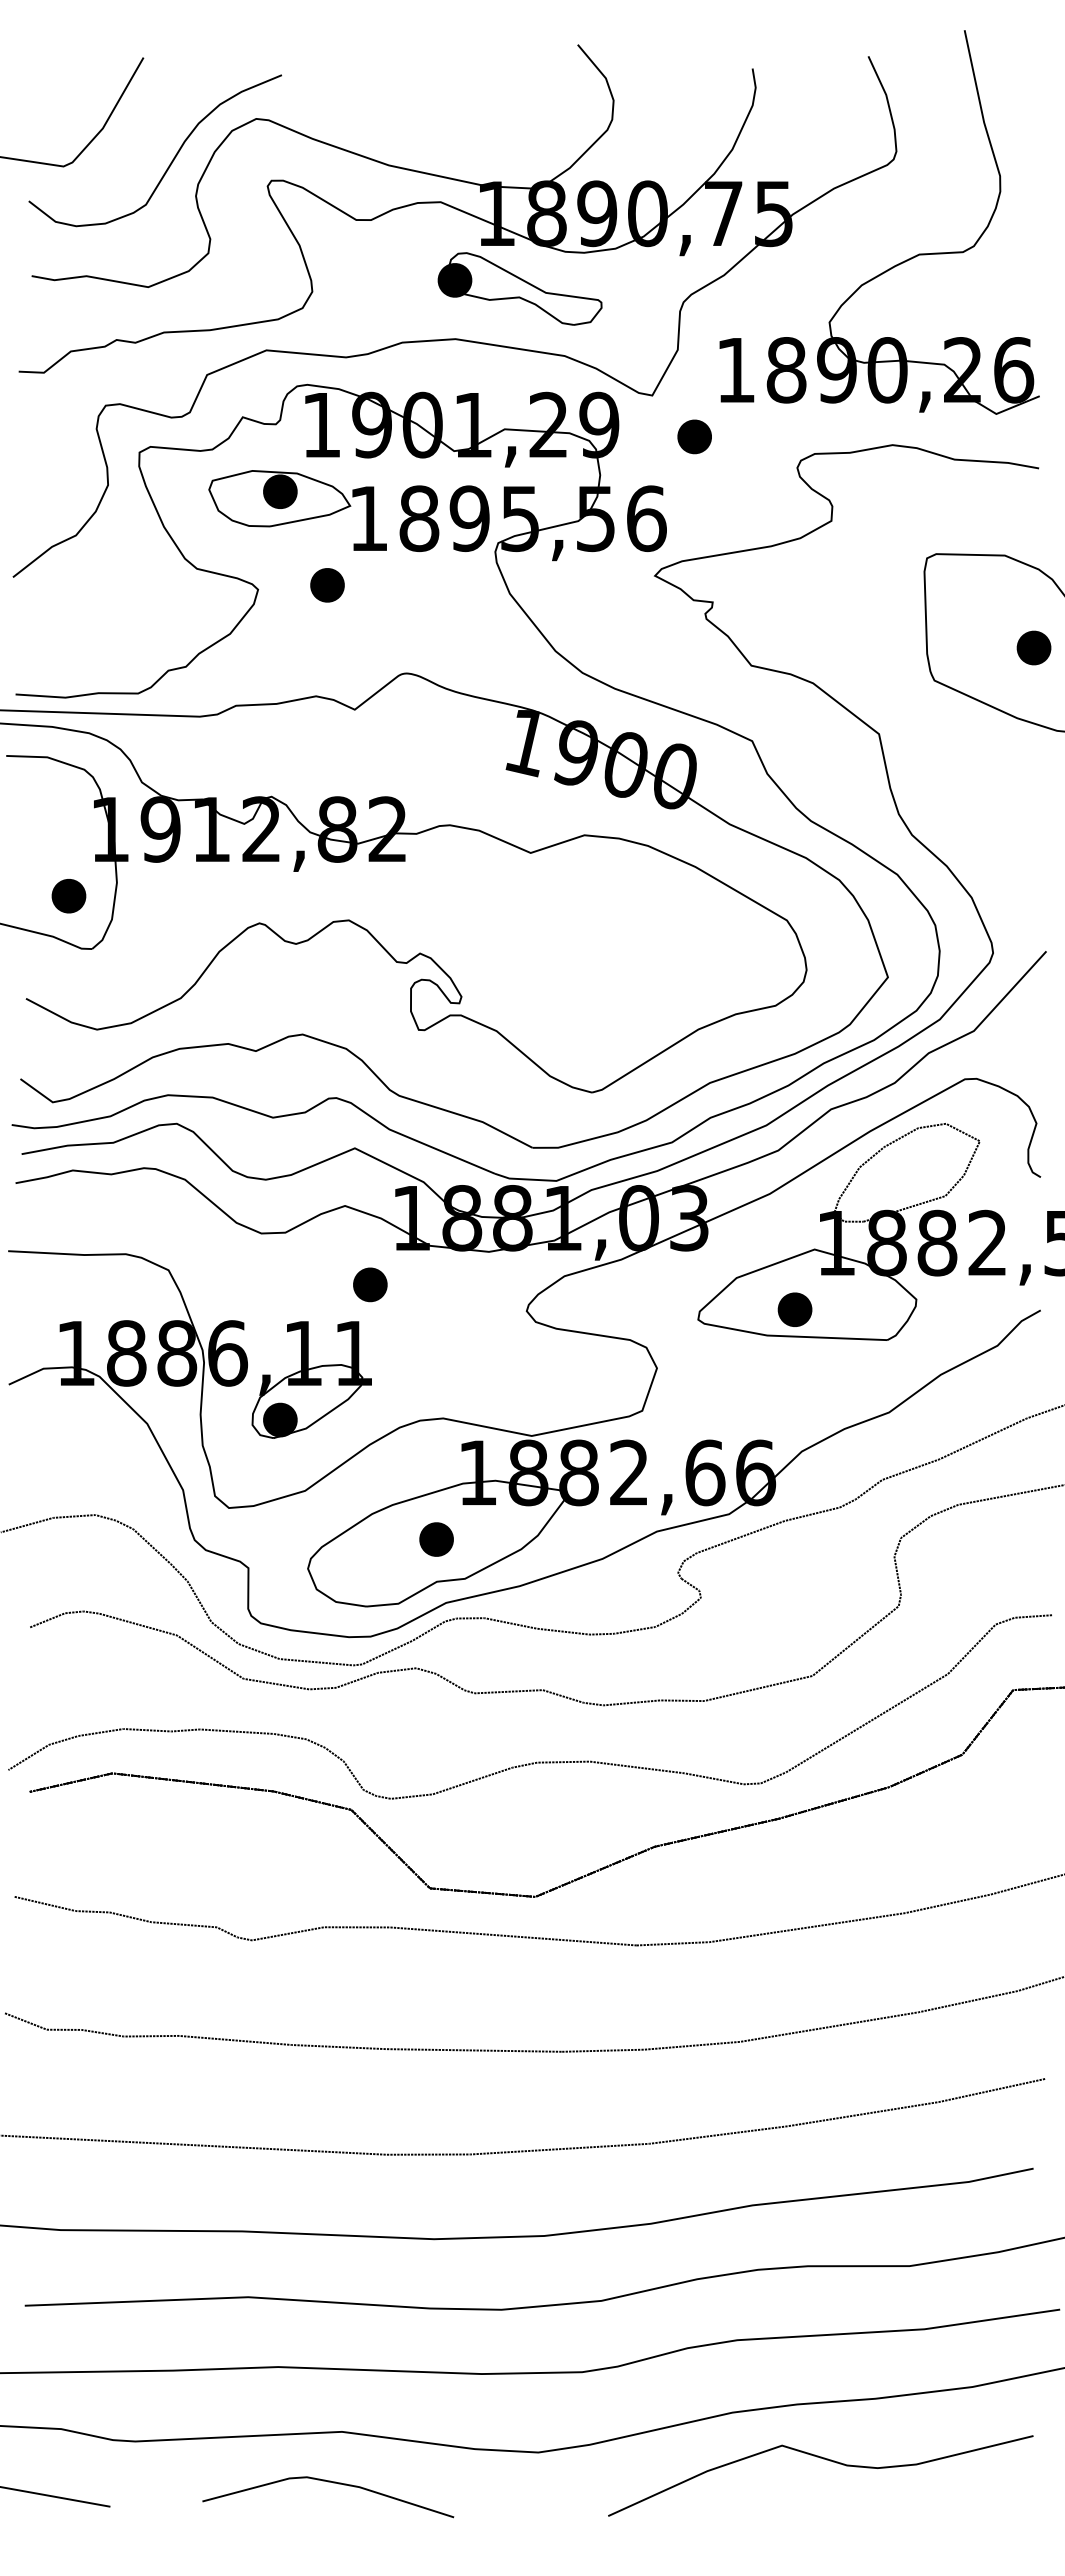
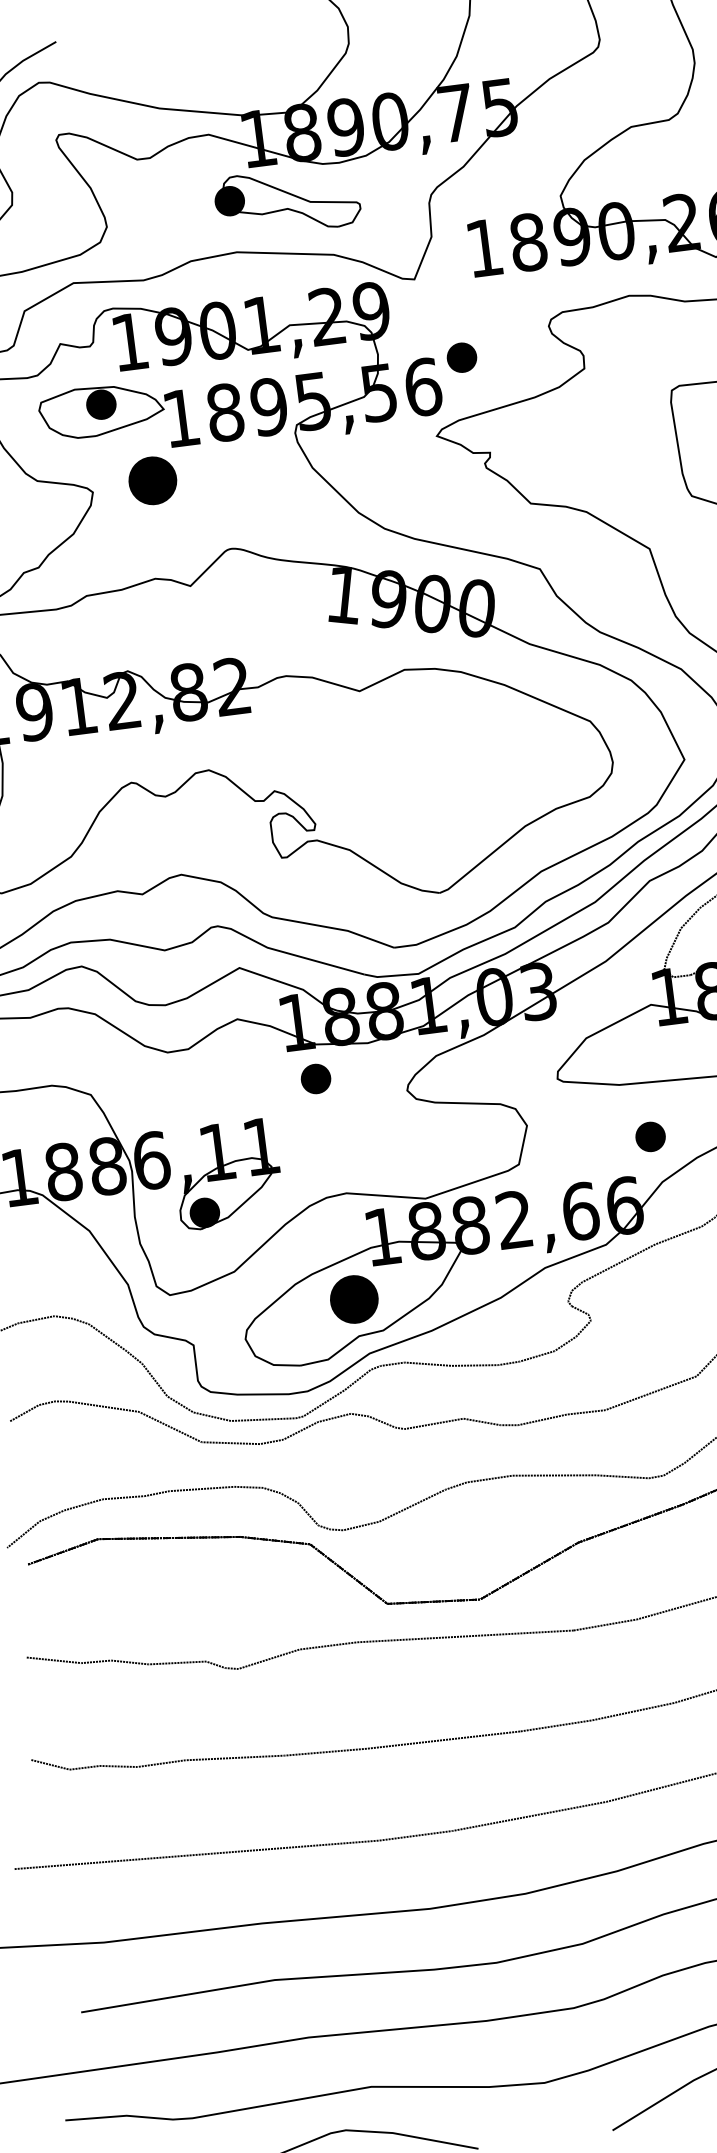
part: (694, 436) -> (461, 357), moved
part: (327, 585) -> (152, 481), size x1.6
part: (370, 1284) -> (316, 1078), moved
part: (794, 1309) -> (650, 1136), moved
part: (436, 1539) -> (354, 1299), size x1.6

